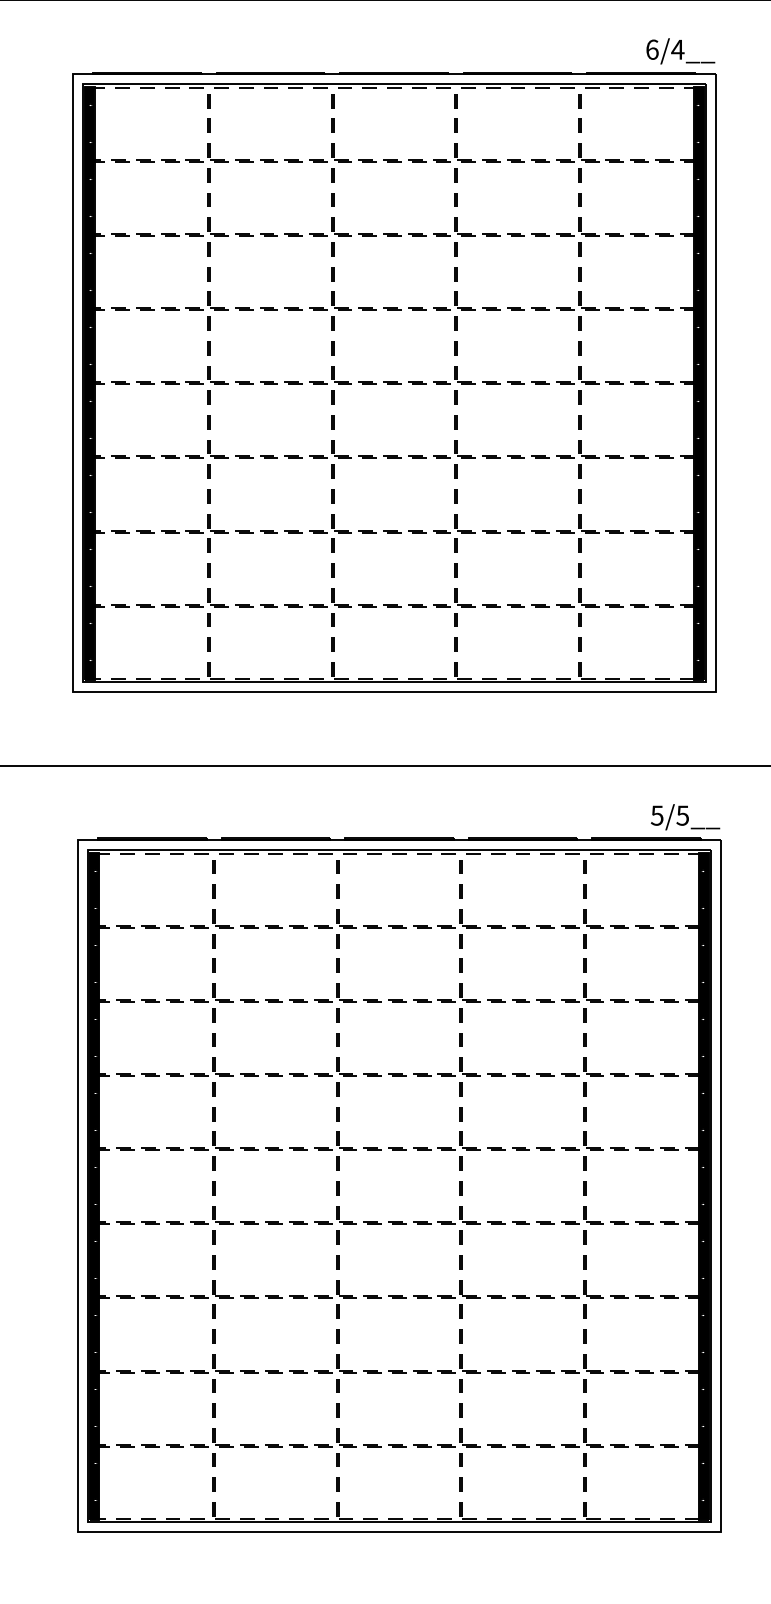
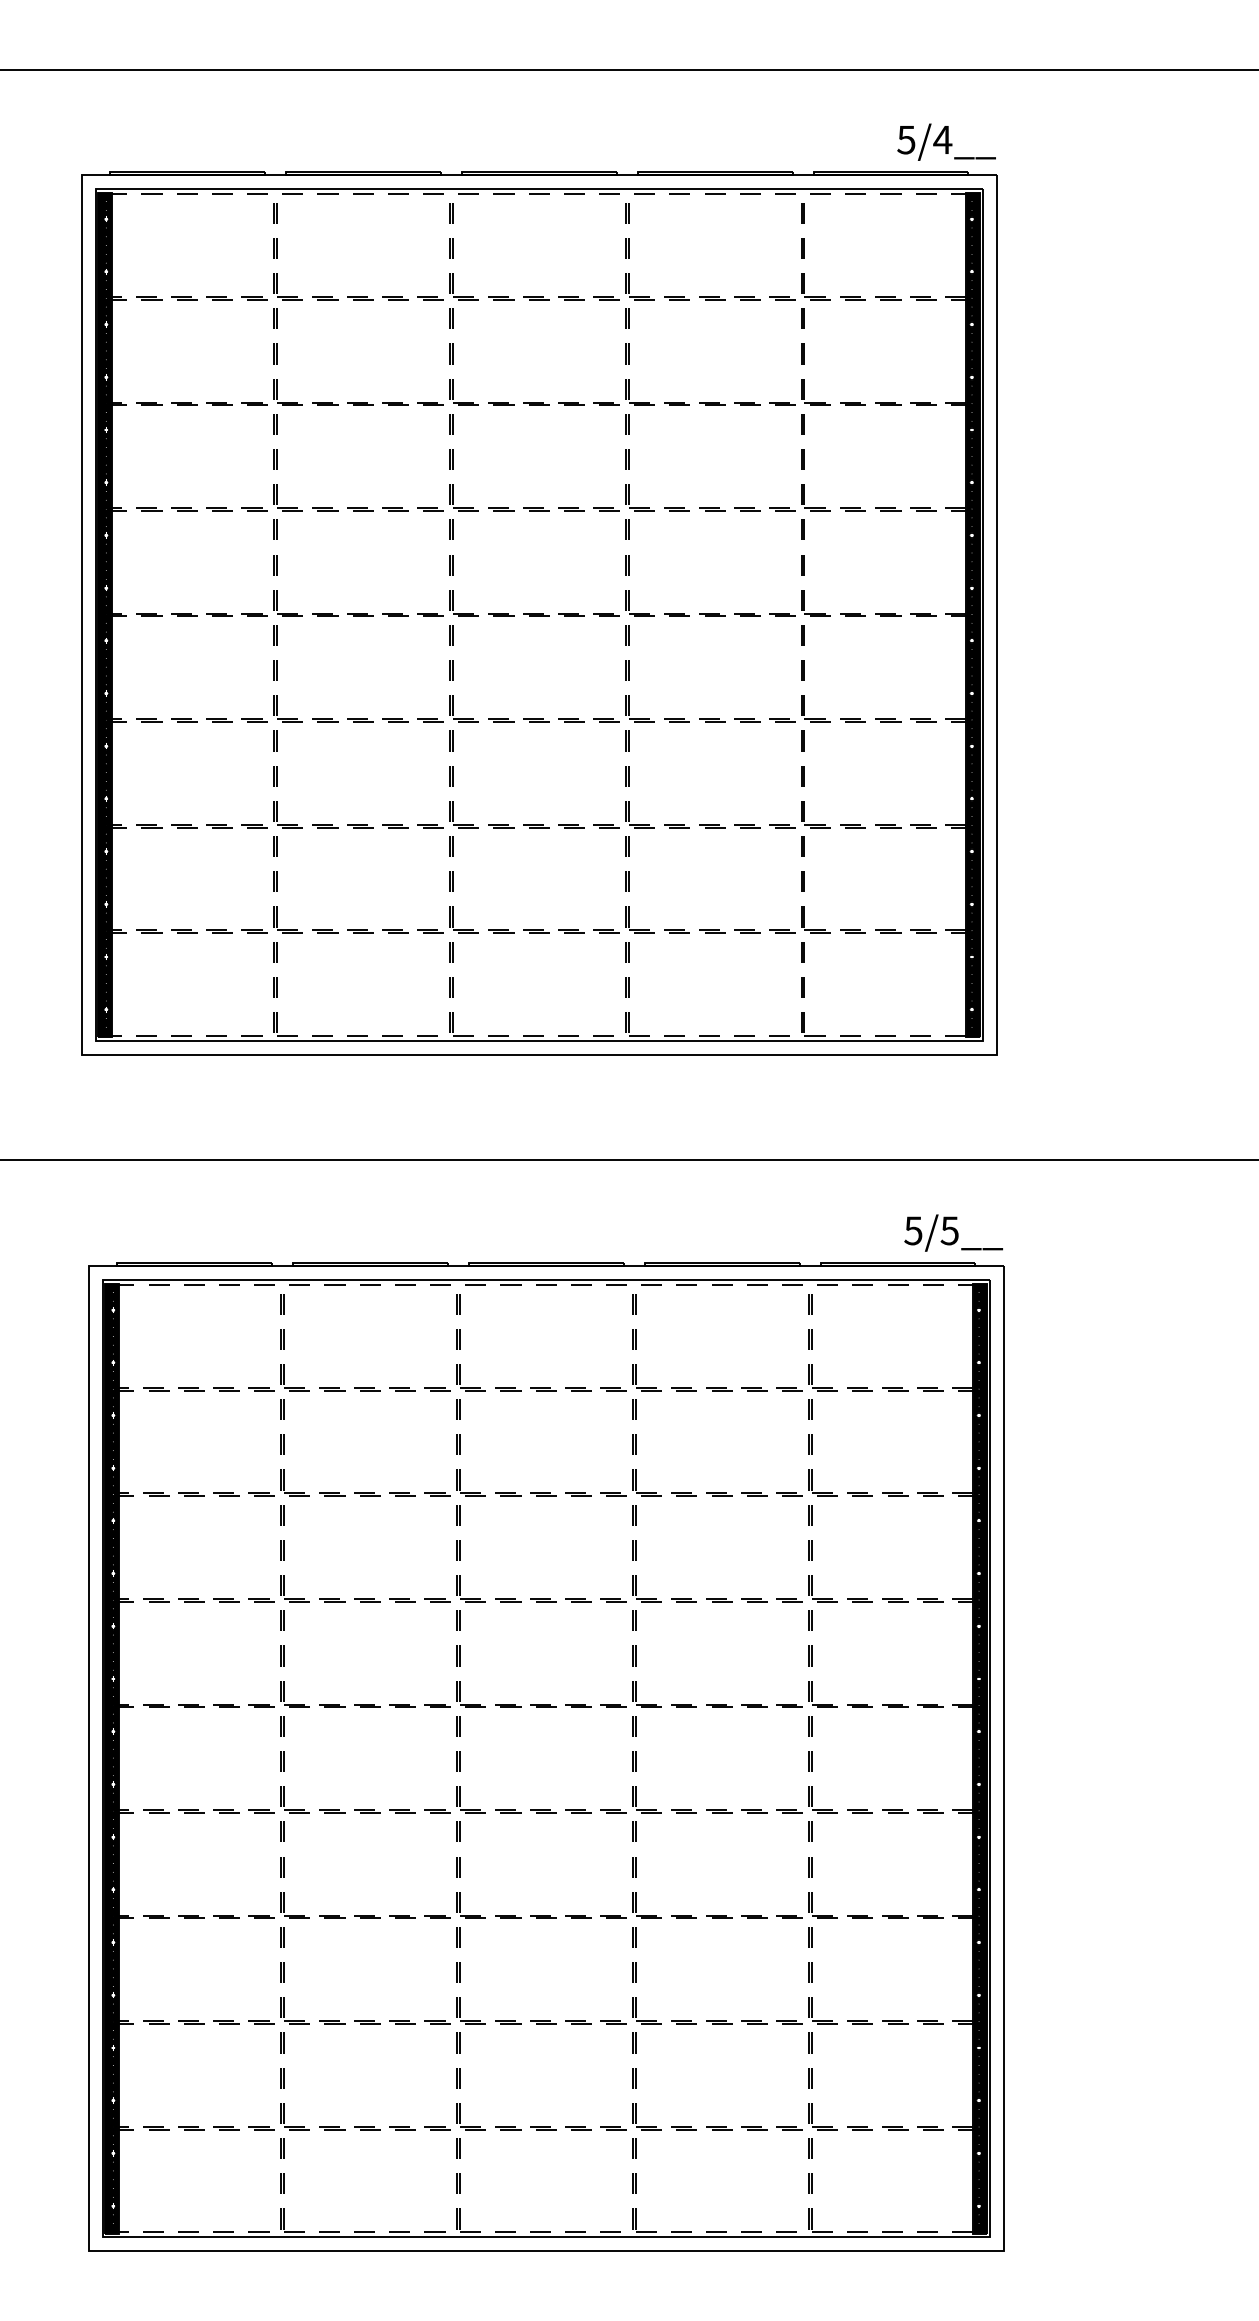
text: (652, 49) -> (906, 139), 6/4__ -> 5/4__

